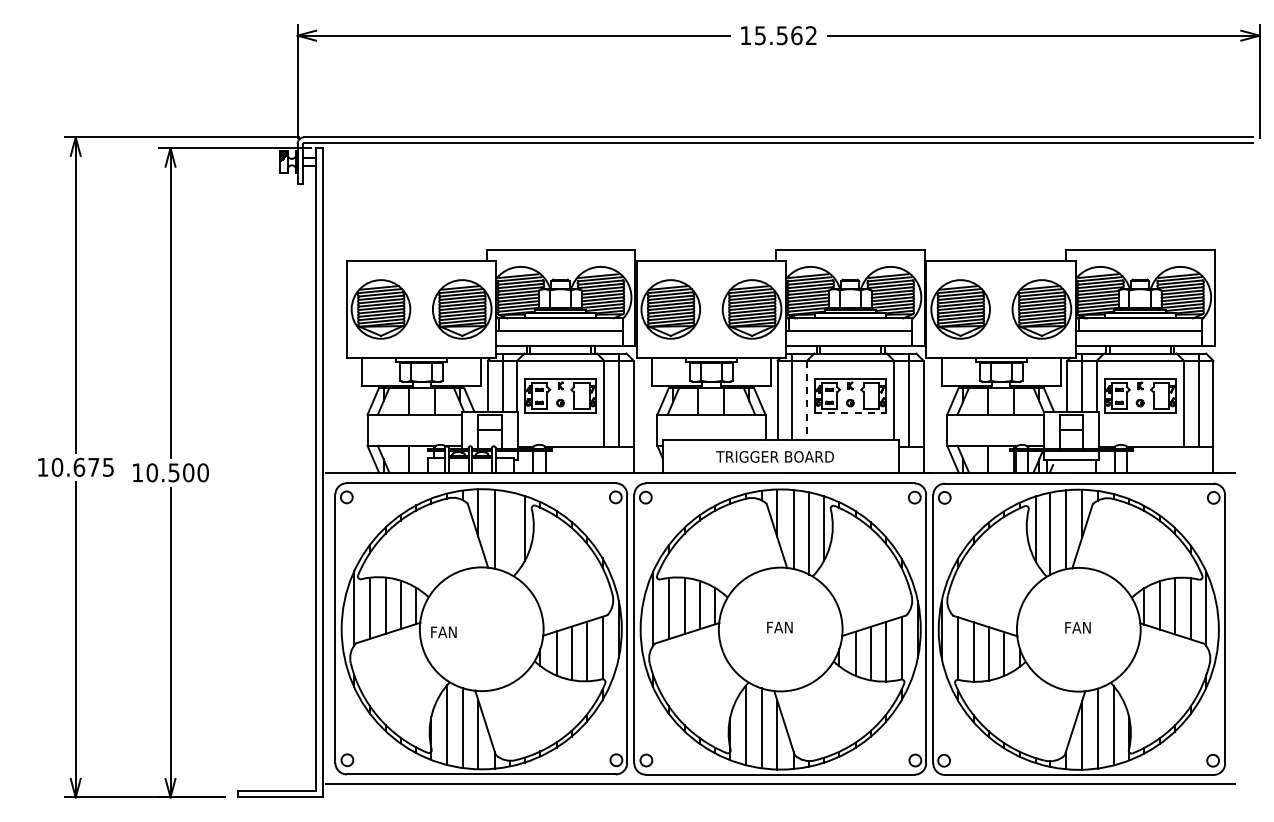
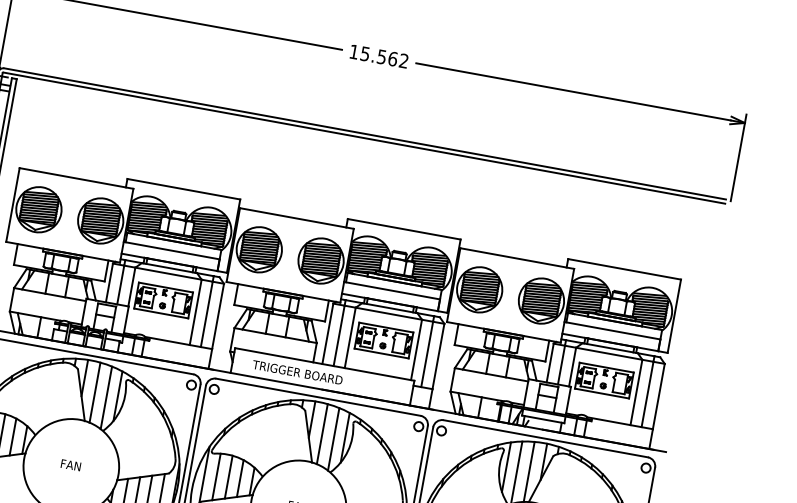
line: (807, 400) -> (350, 337), dashed -> solid
line: (850, 413) -> (381, 353), dashed -> solid
text: (774, 456) -> (297, 372), moved
line: (510, 533) -> (106, 398), added
text: (443, 631) -> (70, 464), moved

